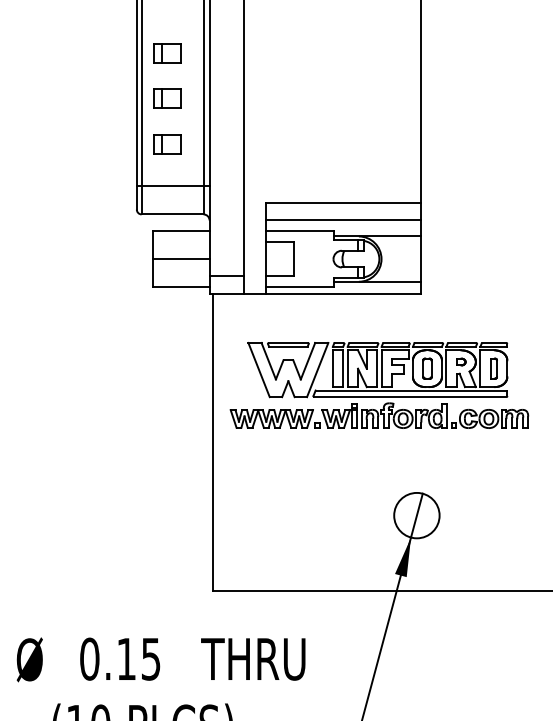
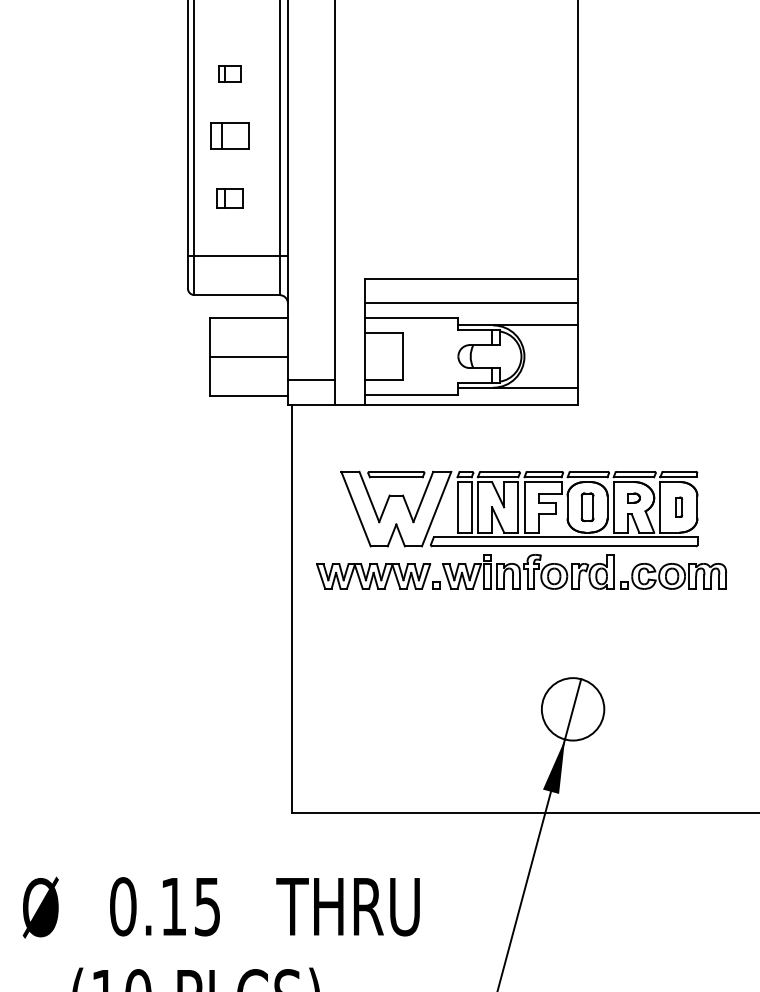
part: (167, 53) -> (229, 73), size x0.6
part: (167, 144) -> (229, 198), size x0.7
part: (494, 368) -> (679, 507), size x0.7

